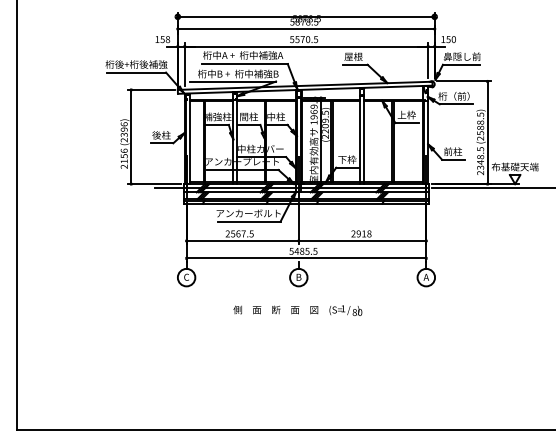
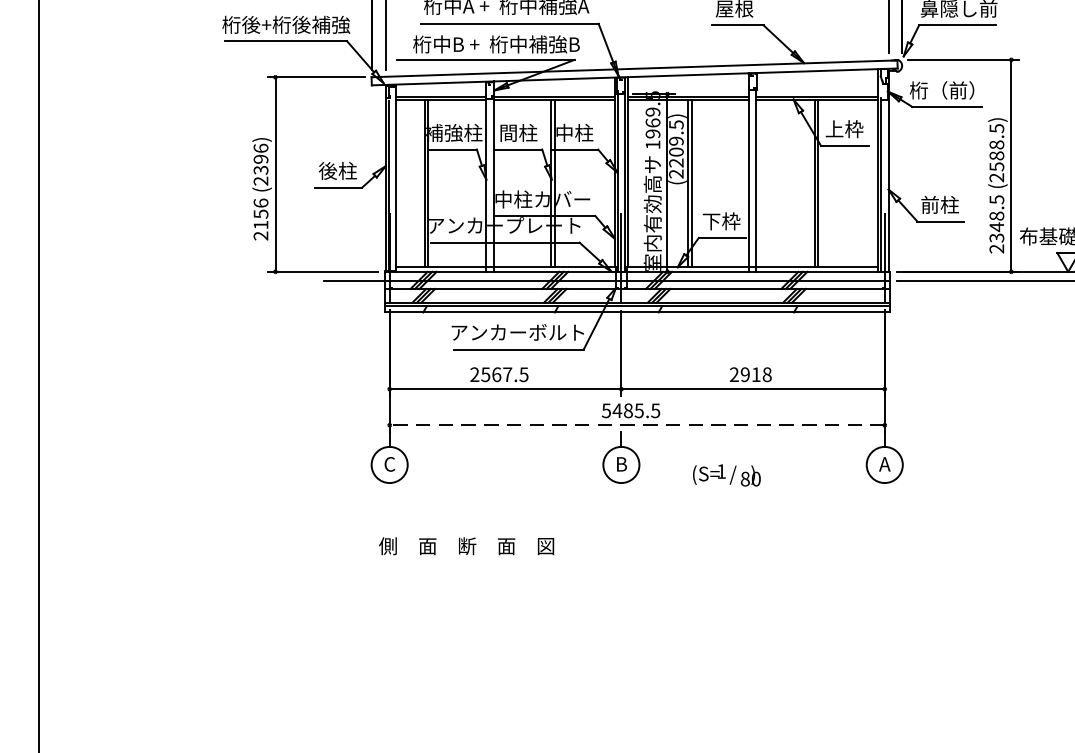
line: (306, 258) -> (637, 425), solid -> dashed
text: (275, 309) -> (465, 545), moved
text: (345, 310) -> (726, 475), moved

